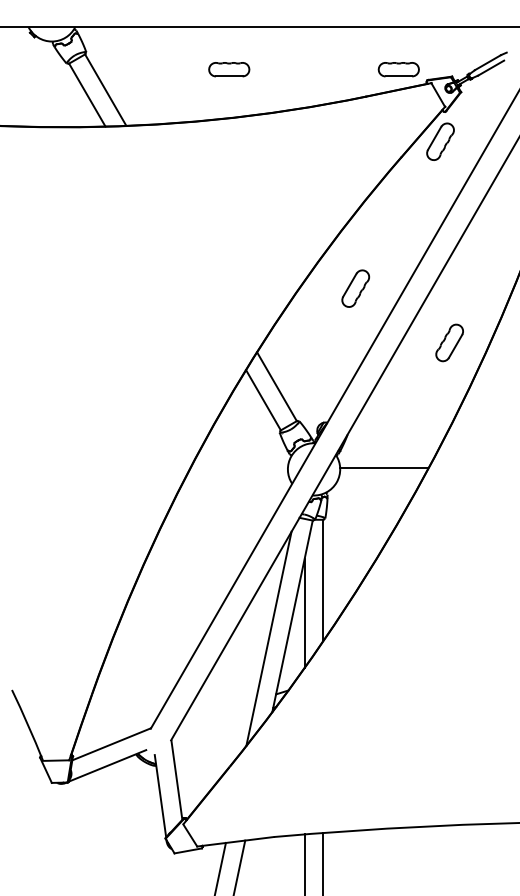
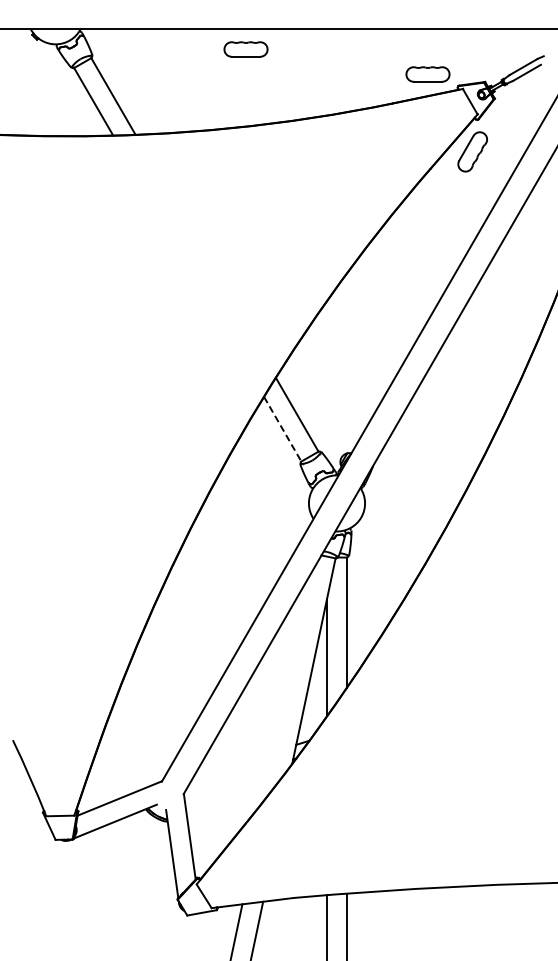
part: (228, 69) -> (245, 49), moved
part: (355, 288) -> (381, 309), removed
part: (449, 342) -> (482, 367), removed
line: (263, 400) -> (282, 429), solid -> dashed
line: (384, 468) -> (412, 502), removed
line: (268, 639) -> (288, 685), removed

